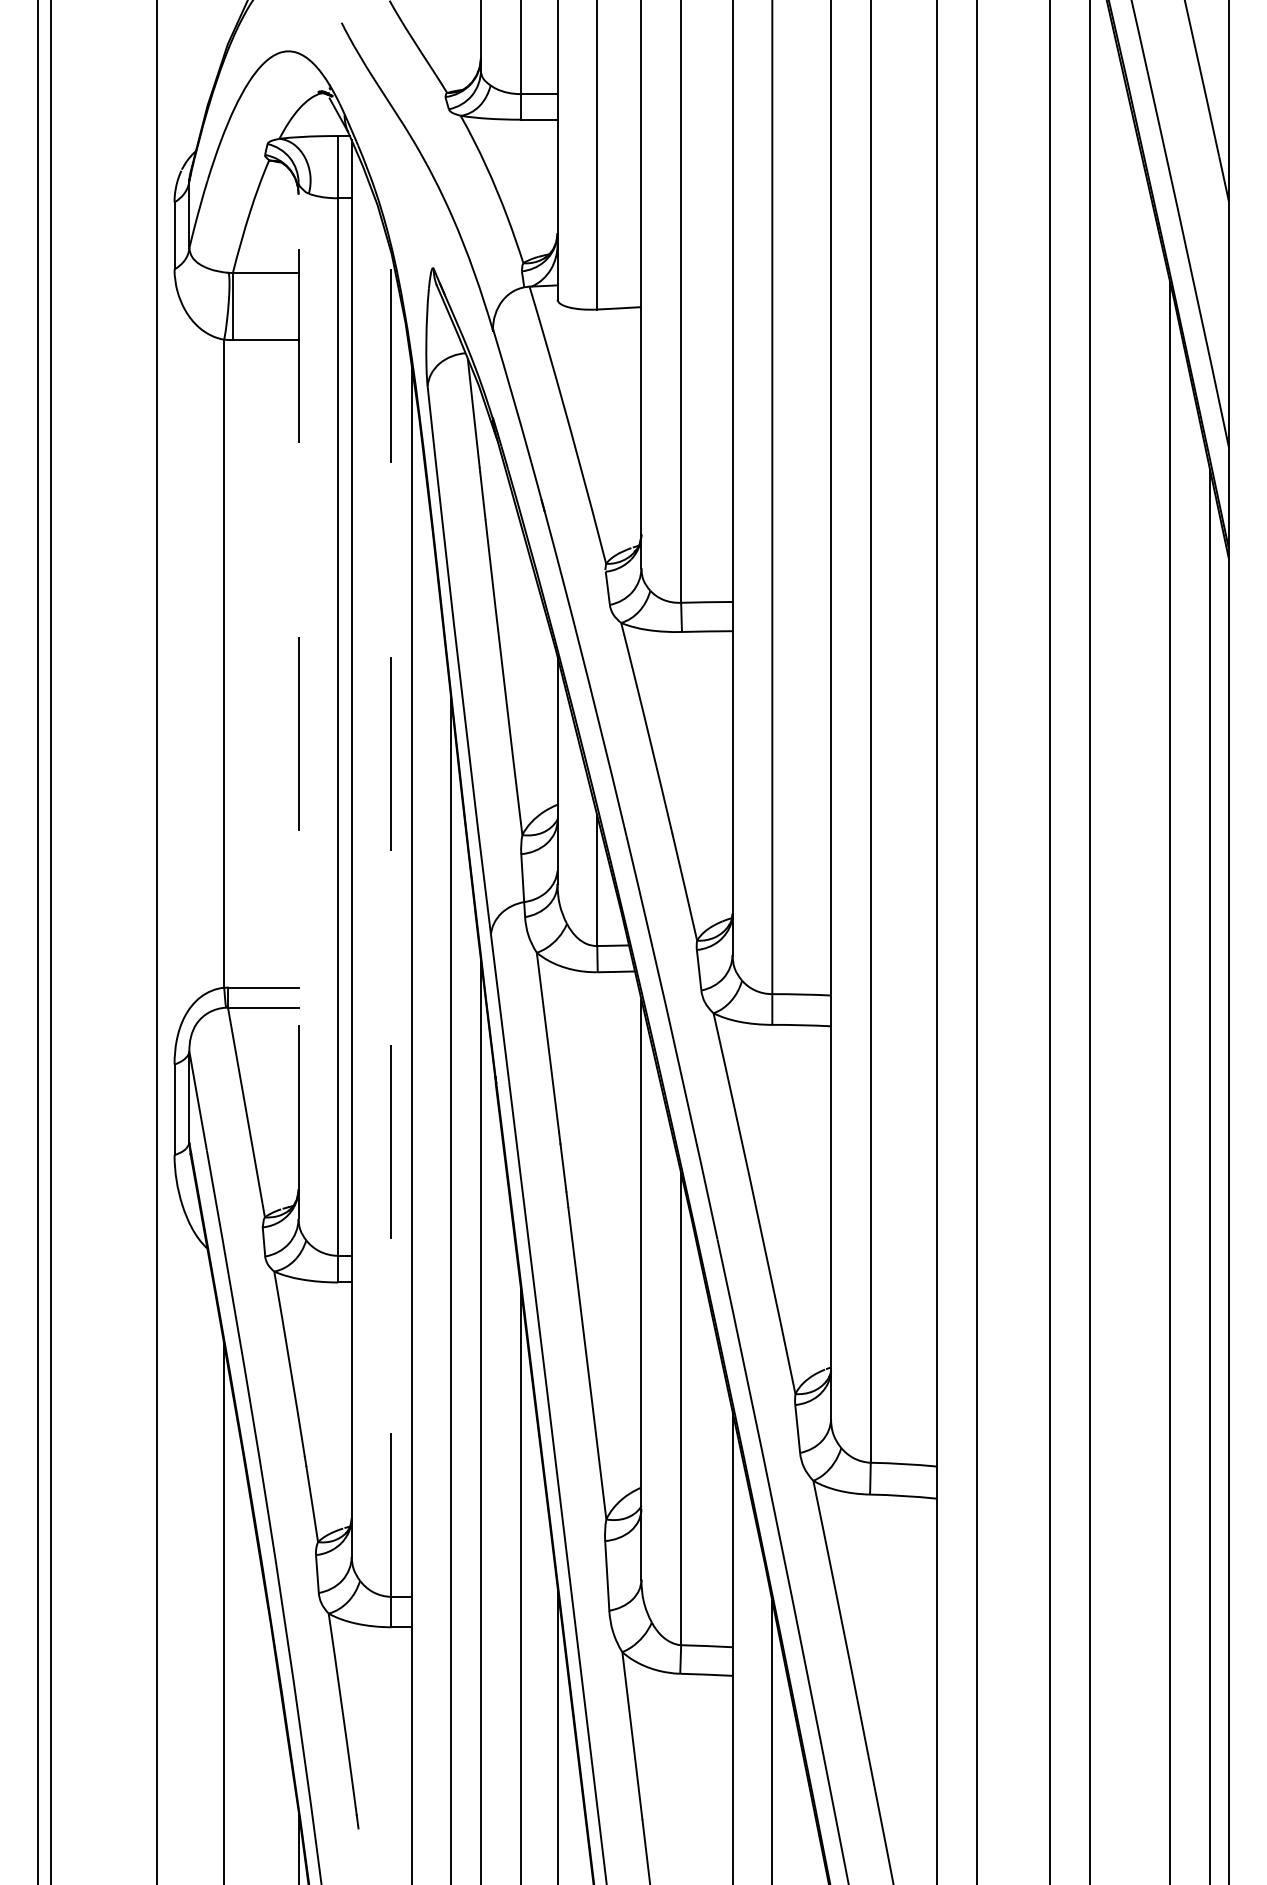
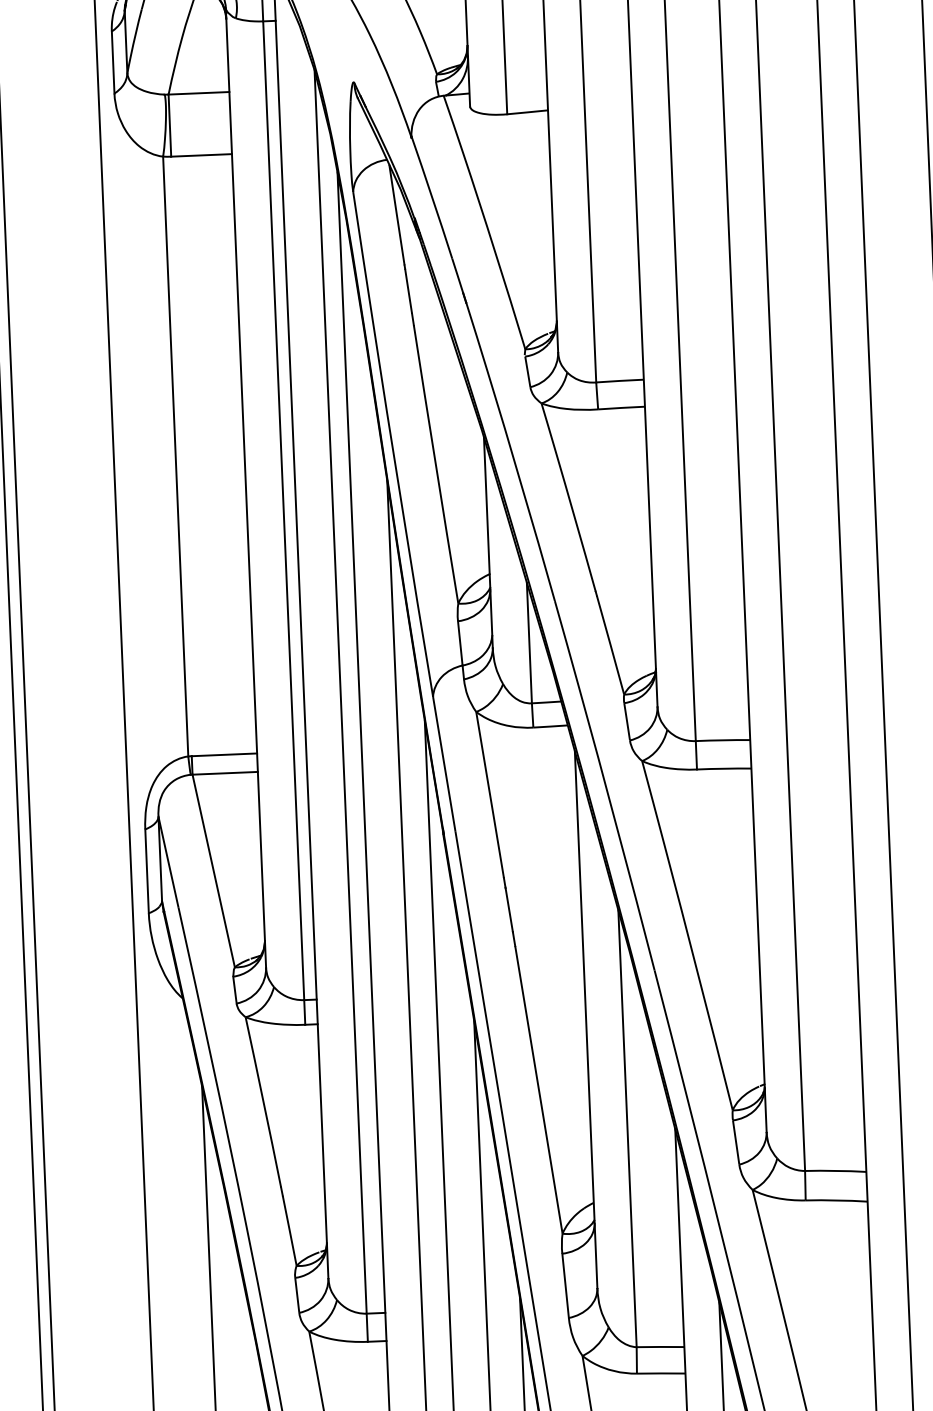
line: (298, 700) -> (245, 487), dashed -> solid
line: (391, 939) -> (341, 705), dashed -> solid

